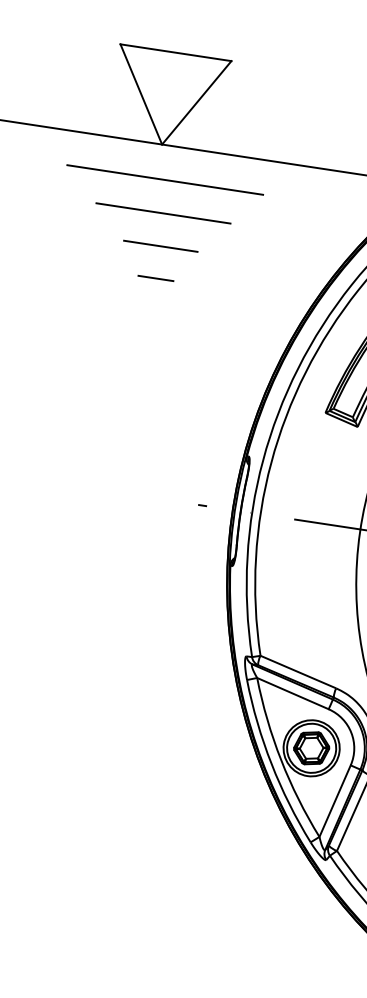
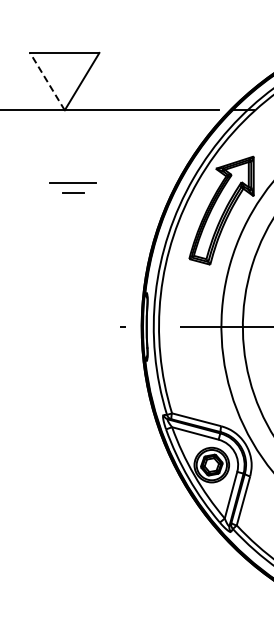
line: (141, 94) -> (47, 81), solid -> dashed
line: (164, 179) -> (69, 131), removed
line: (162, 213) -> (71, 152), removed
line: (159, 245) -> (72, 182), moved

